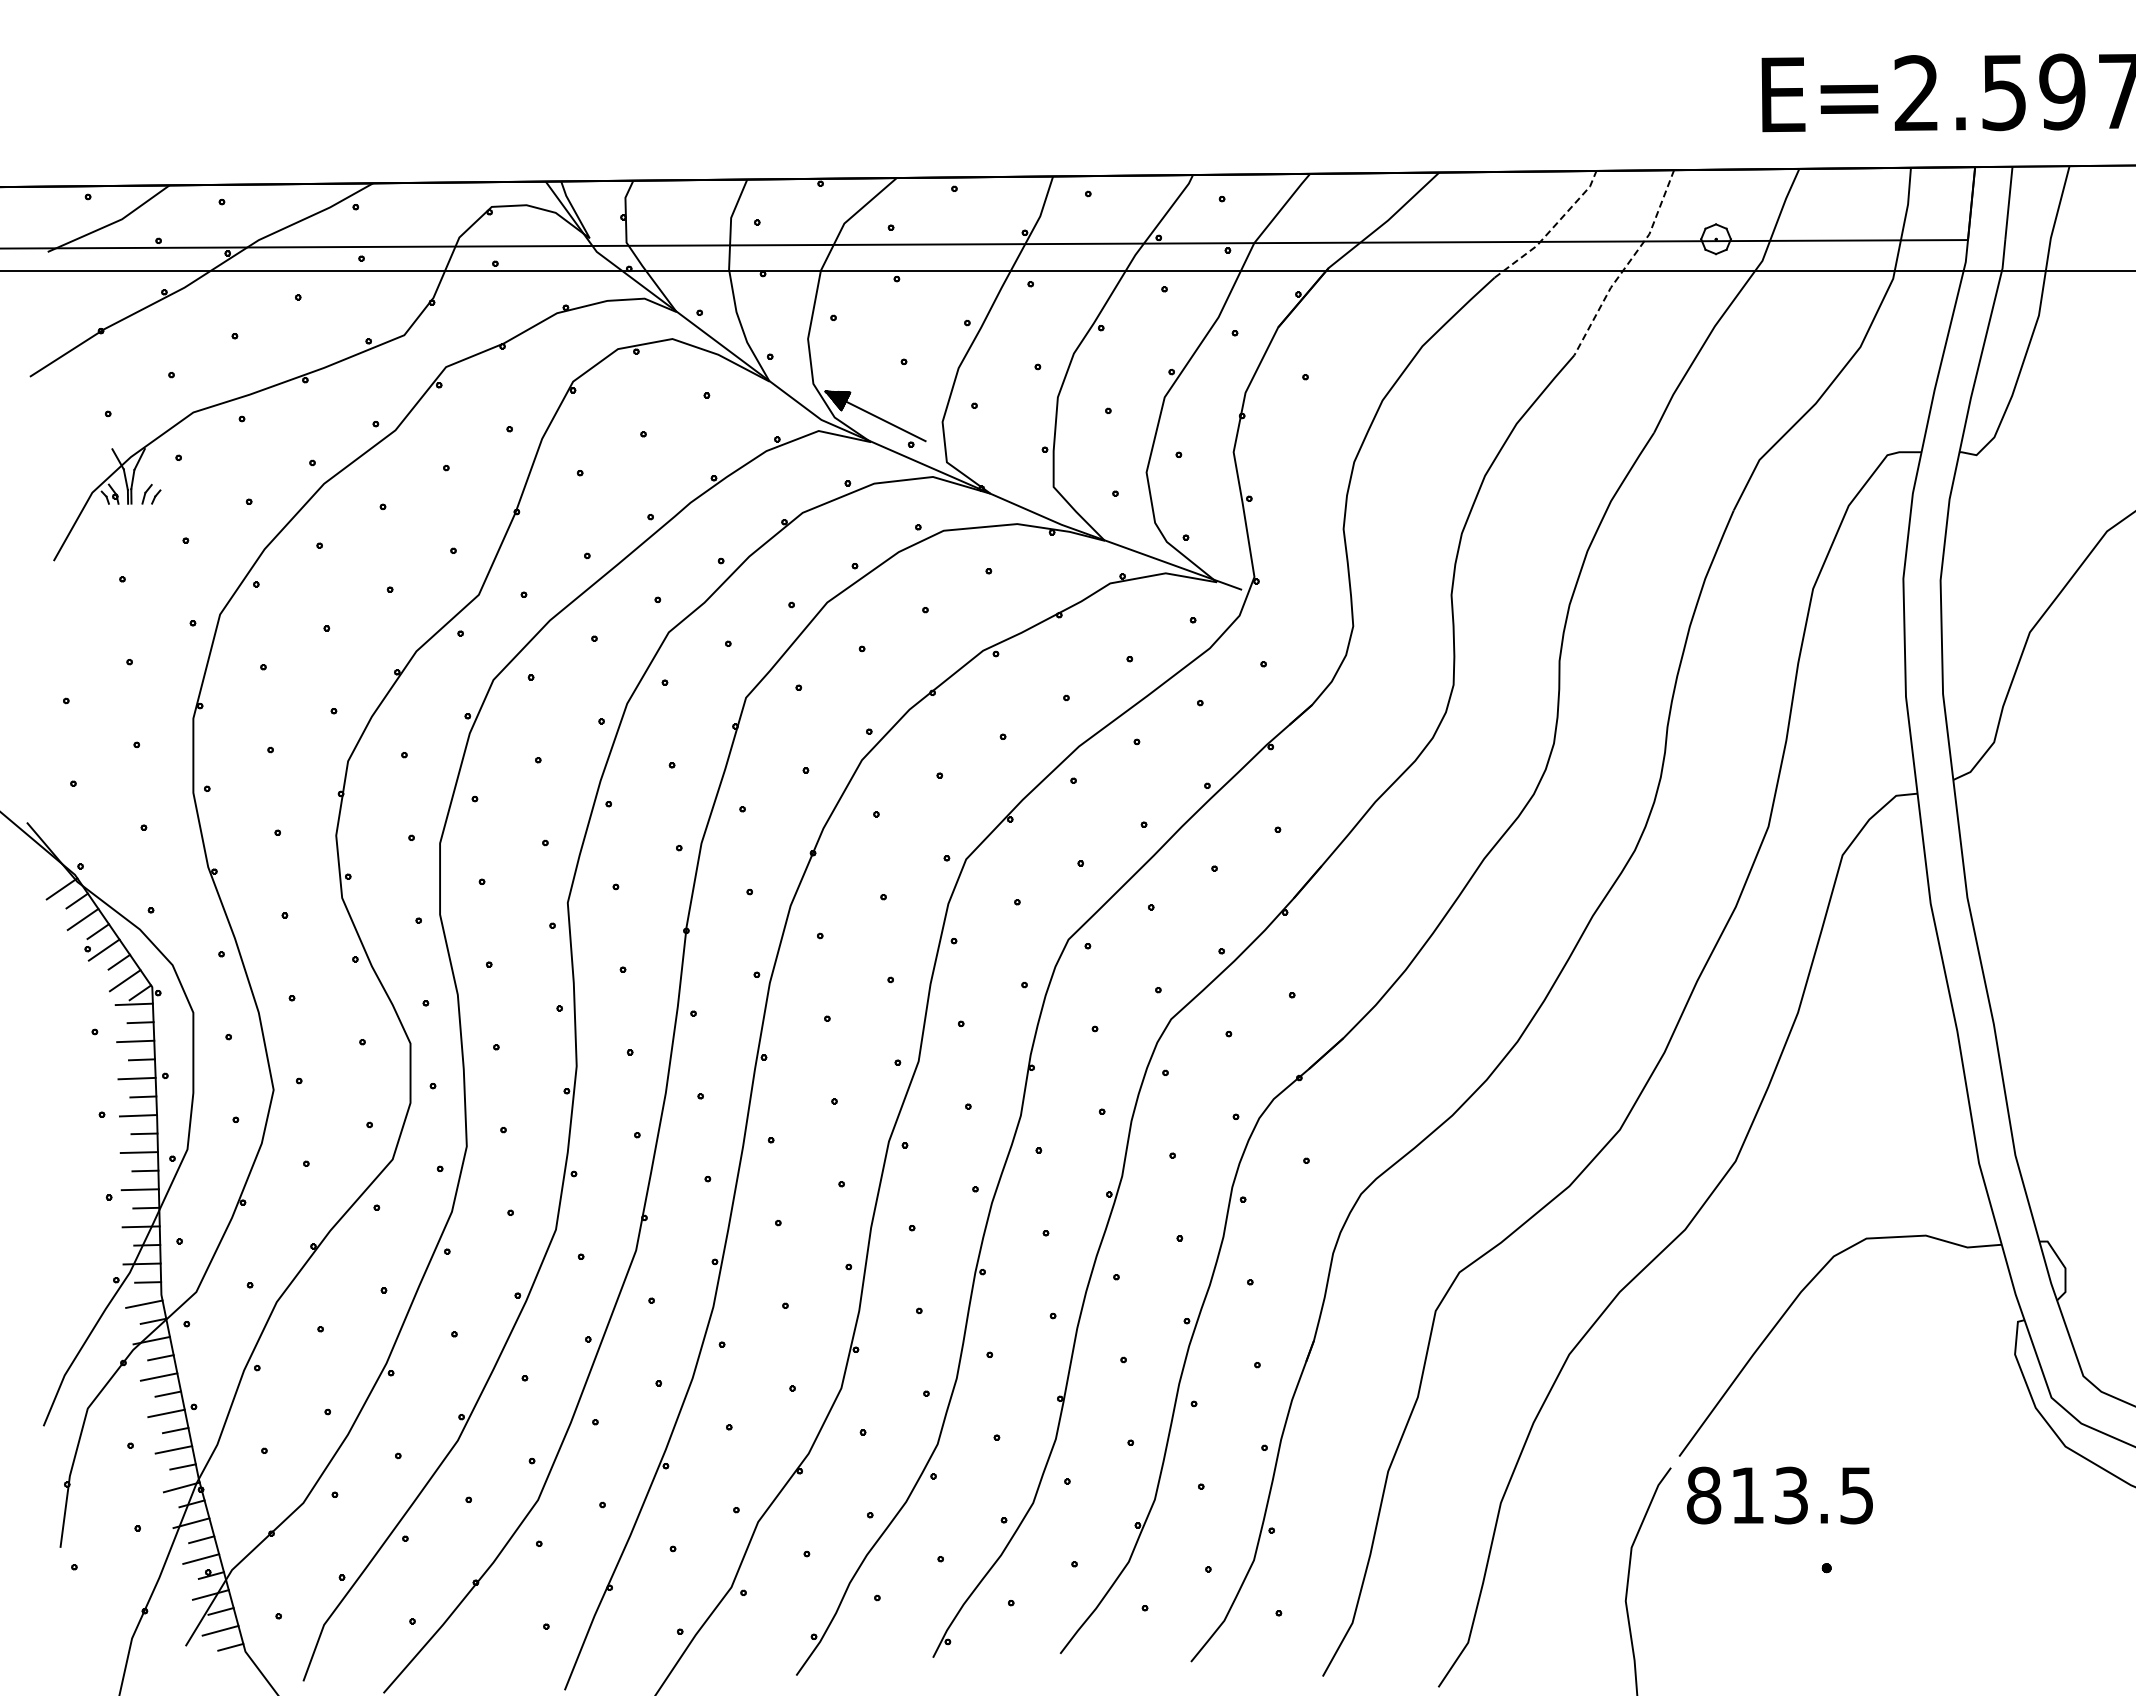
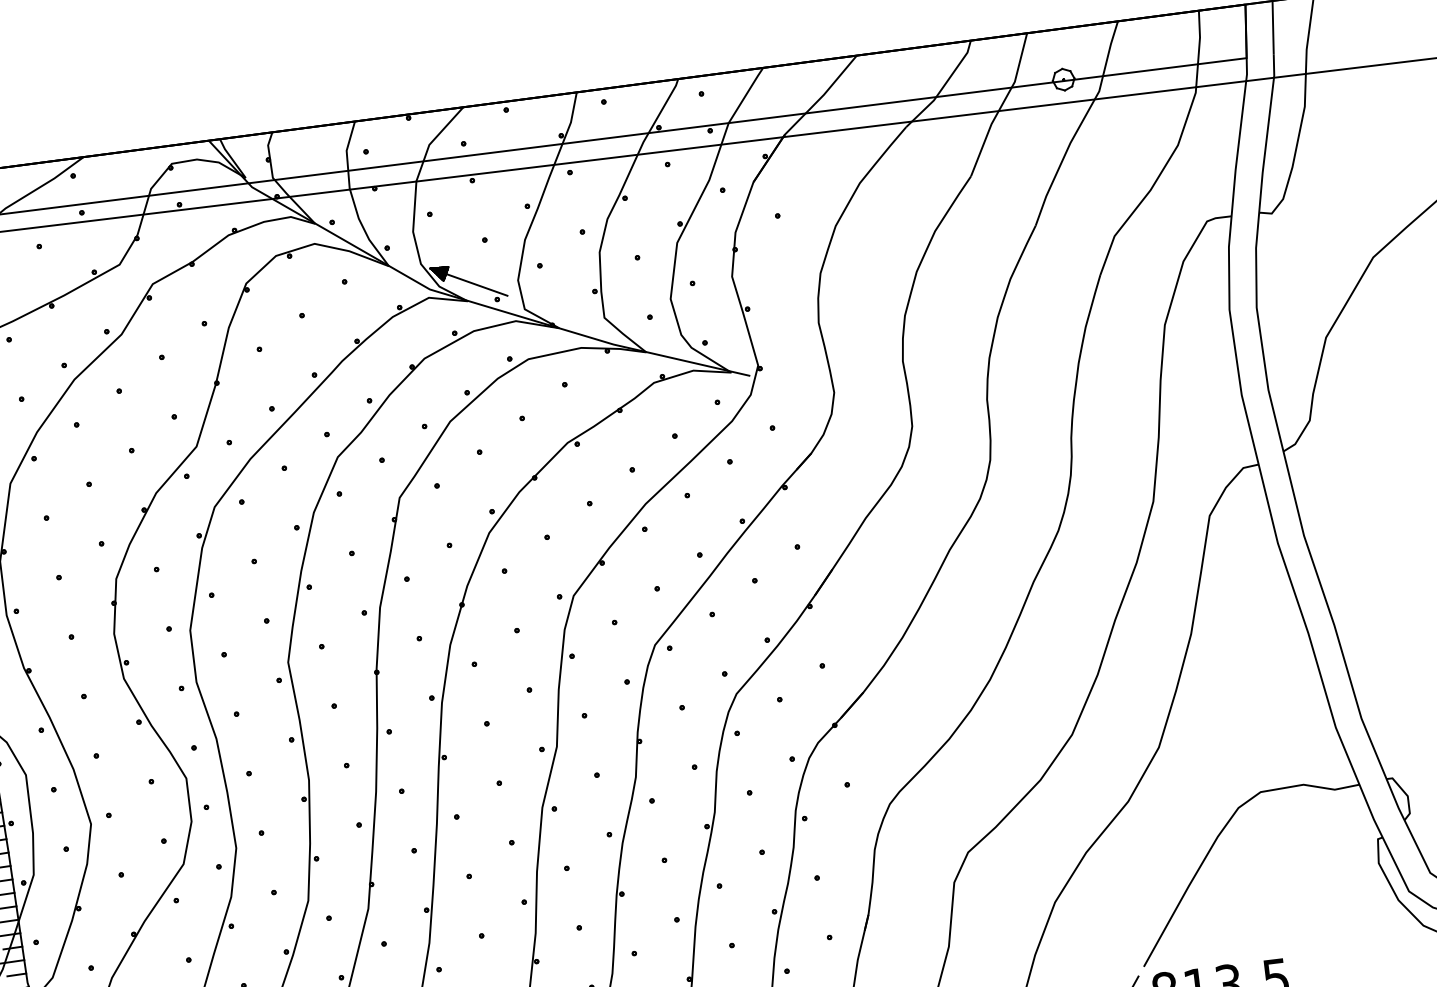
line: (1551, 229) -> (943, 87), dashed -> solid
line: (1627, 264) -> (1001, 105), dashed -> solid

